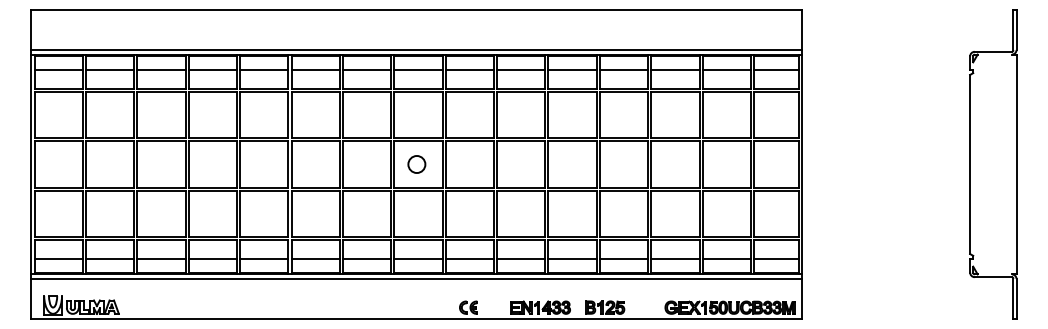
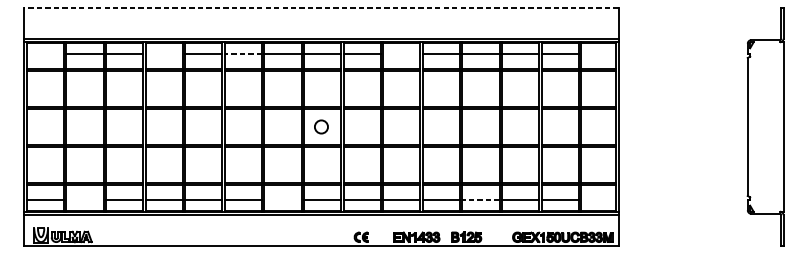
line: (416, 9) -> (321, 7), solid -> dashed
line: (58, 70) -> (45, 54), removed
line: (212, 70) -> (163, 54), removed
line: (315, 70) -> (243, 54), solid -> dashed
line: (521, 70) -> (402, 54), removed
line: (776, 70) -> (598, 54), removed
line: (109, 258) -> (84, 199), removed
line: (366, 258) -> (282, 199), removed
line: (623, 258) -> (480, 199), solid -> dashed
line: (776, 258) -> (598, 199), removed

